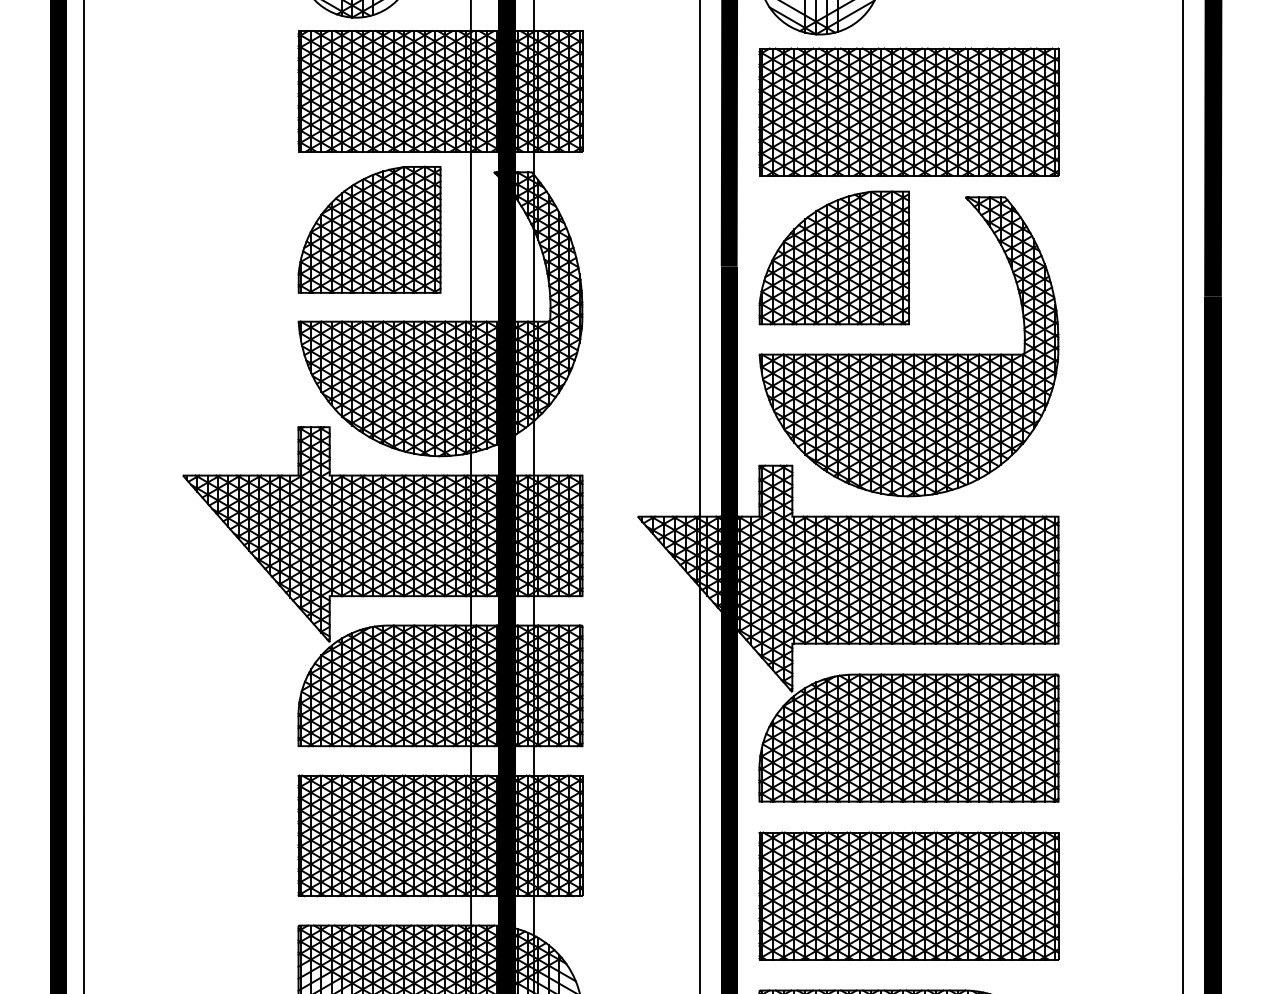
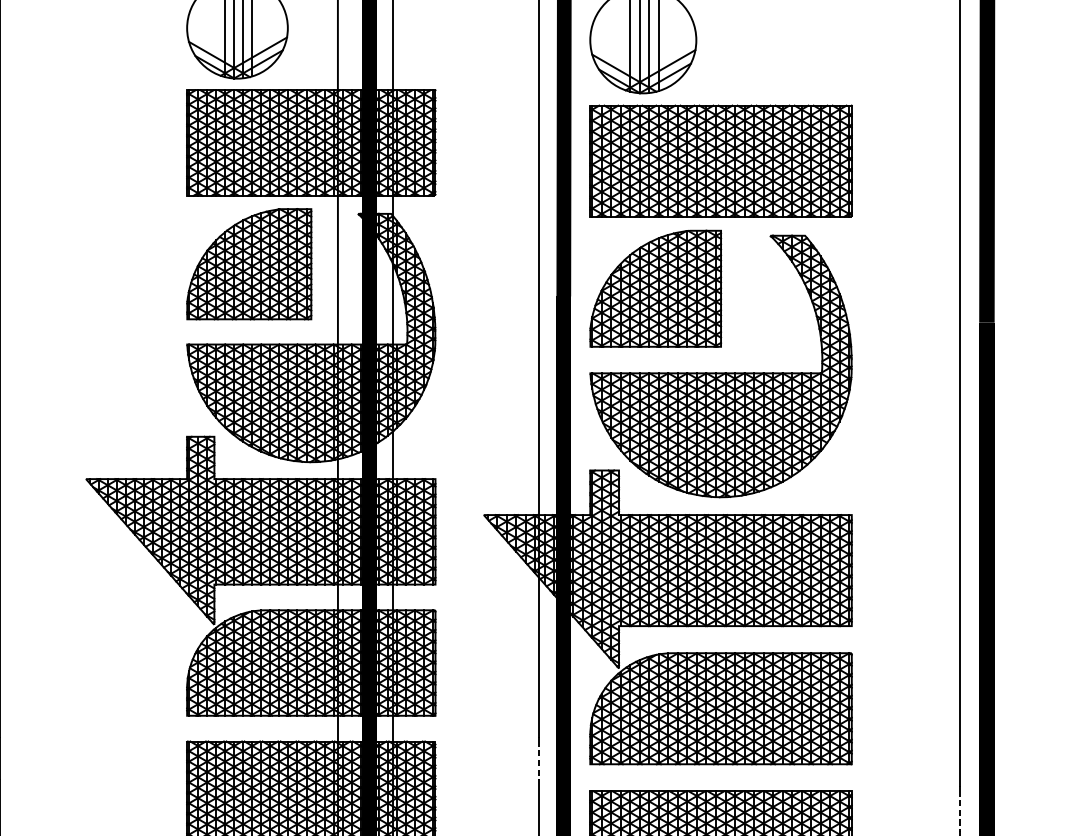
line: (700, 797) -> (538, 760), solid -> dashed
line: (1182, 855) -> (960, 811), solid -> dashed

